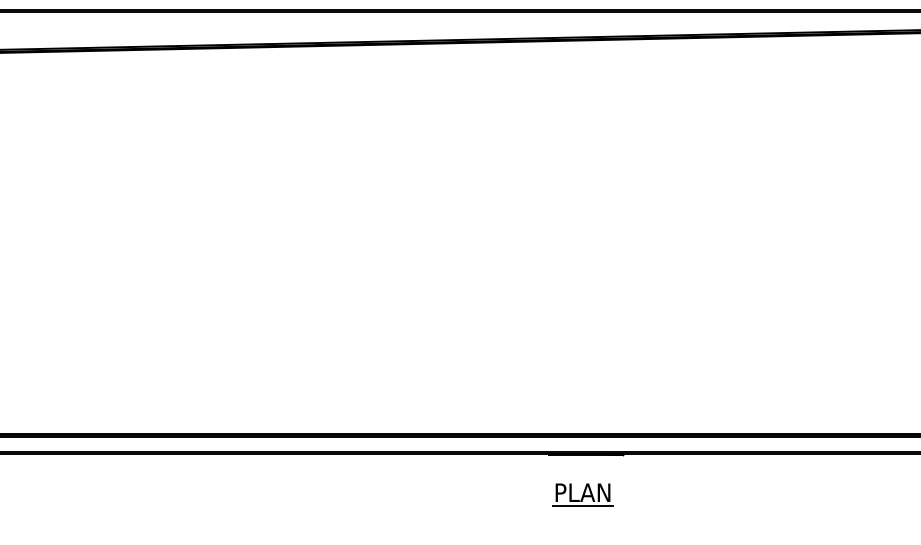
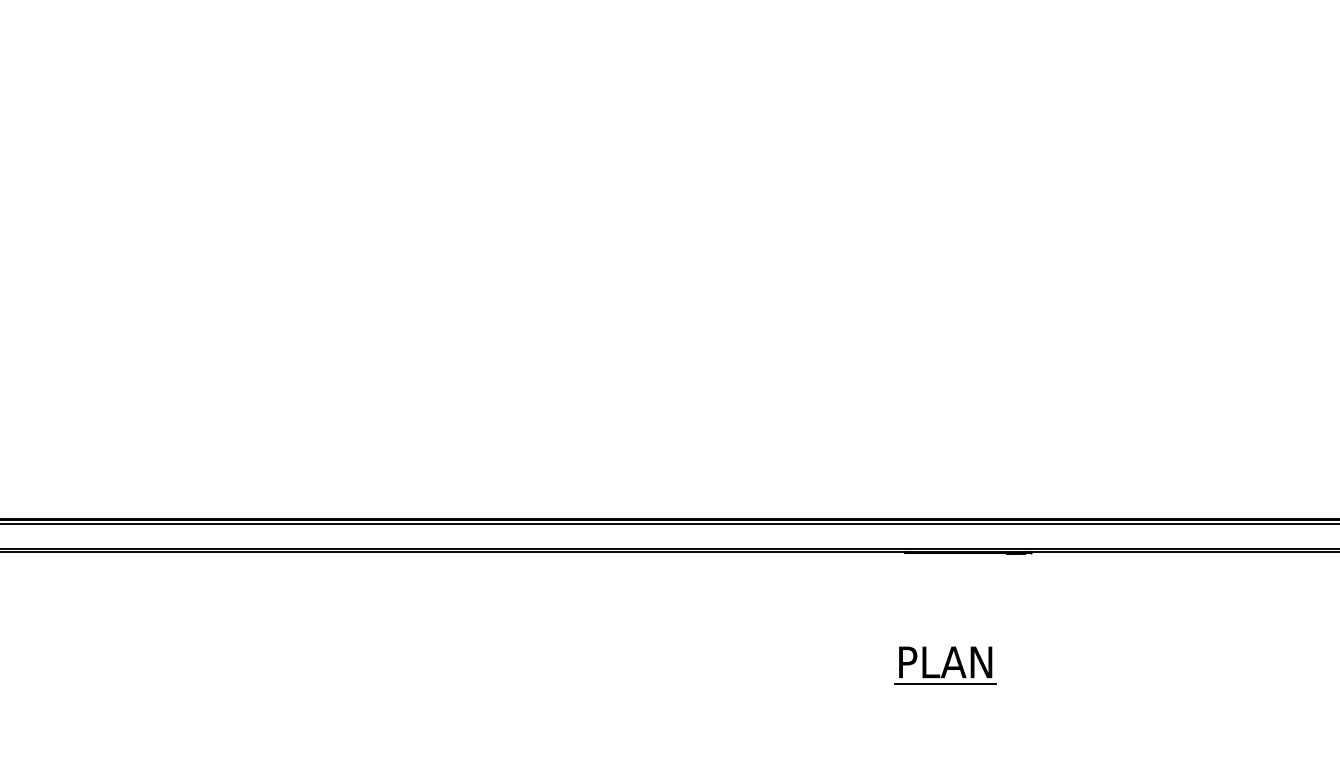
part: (582, 494) -> (944, 665), moved

